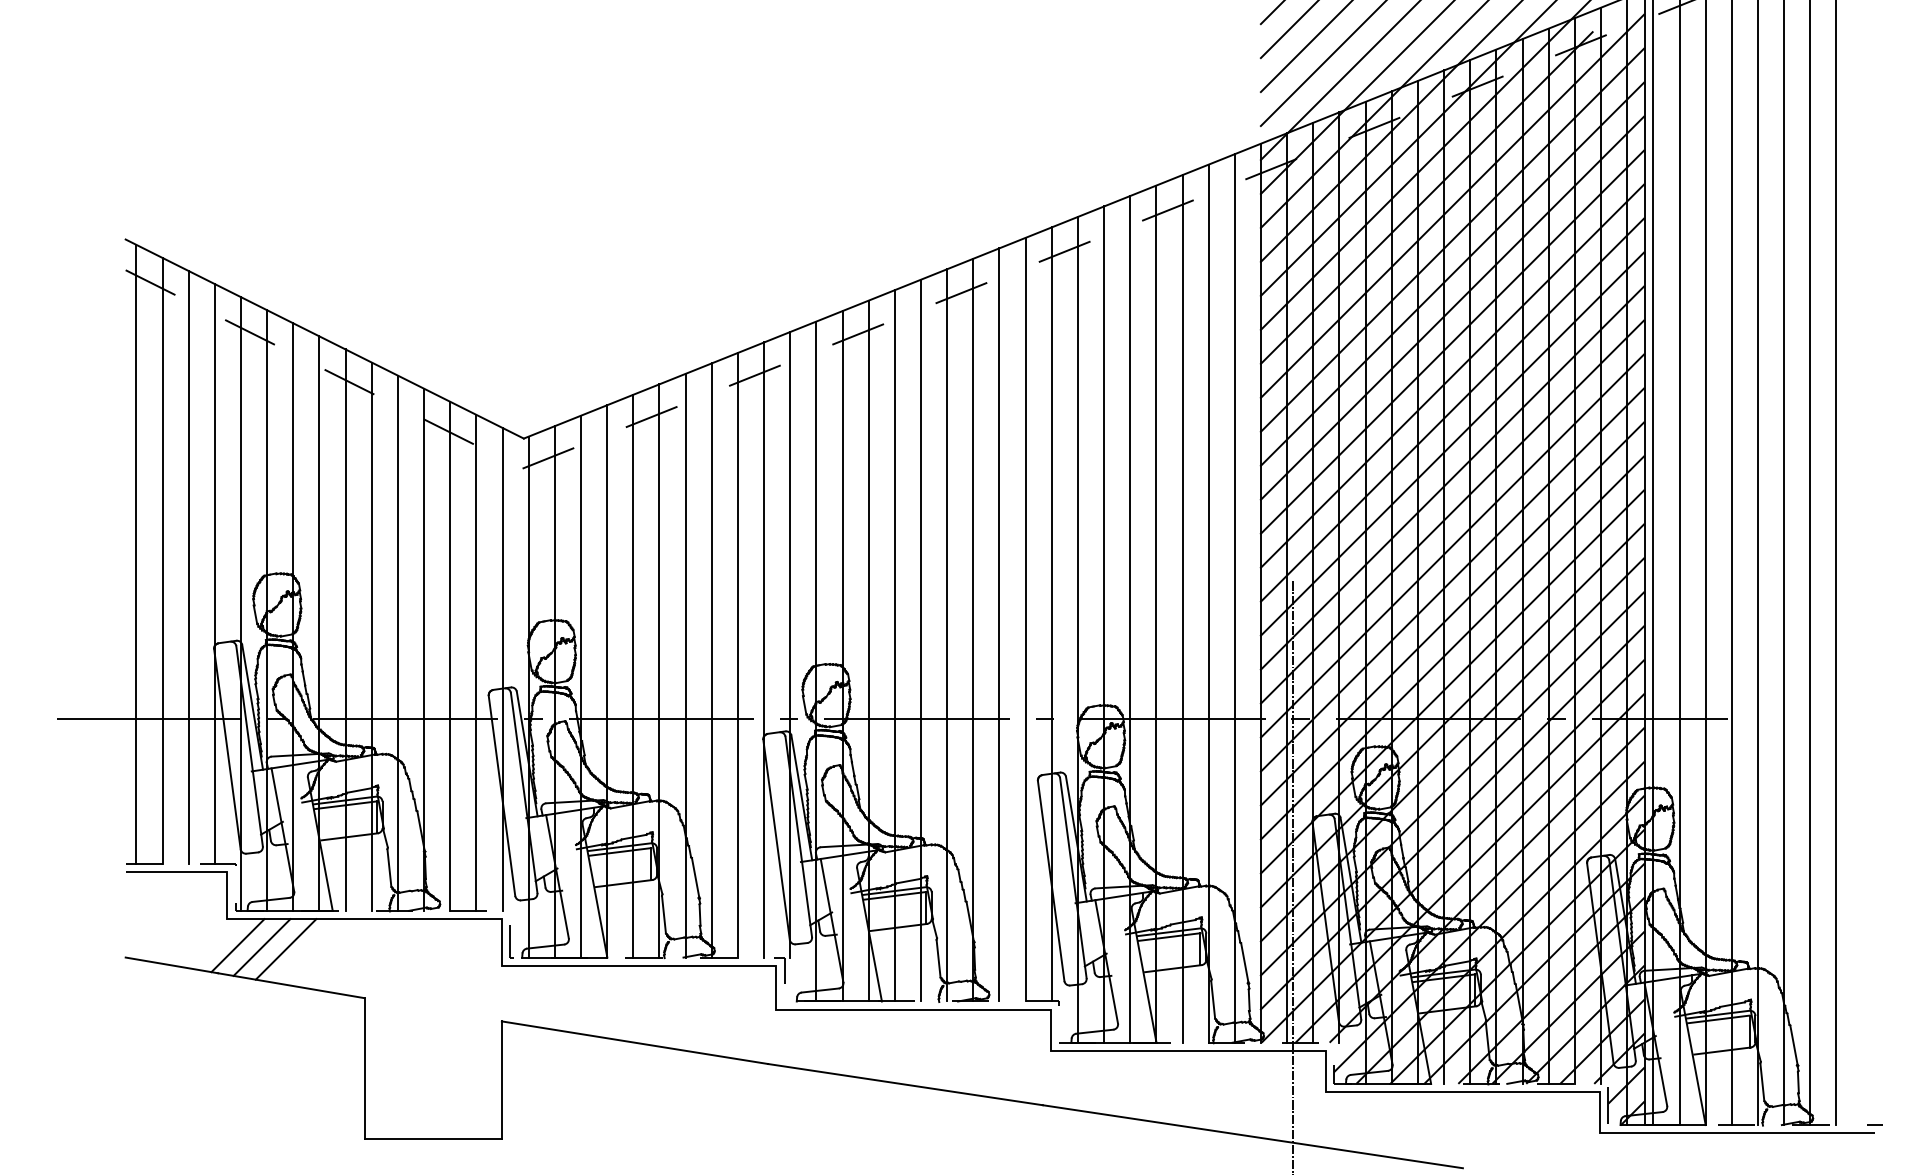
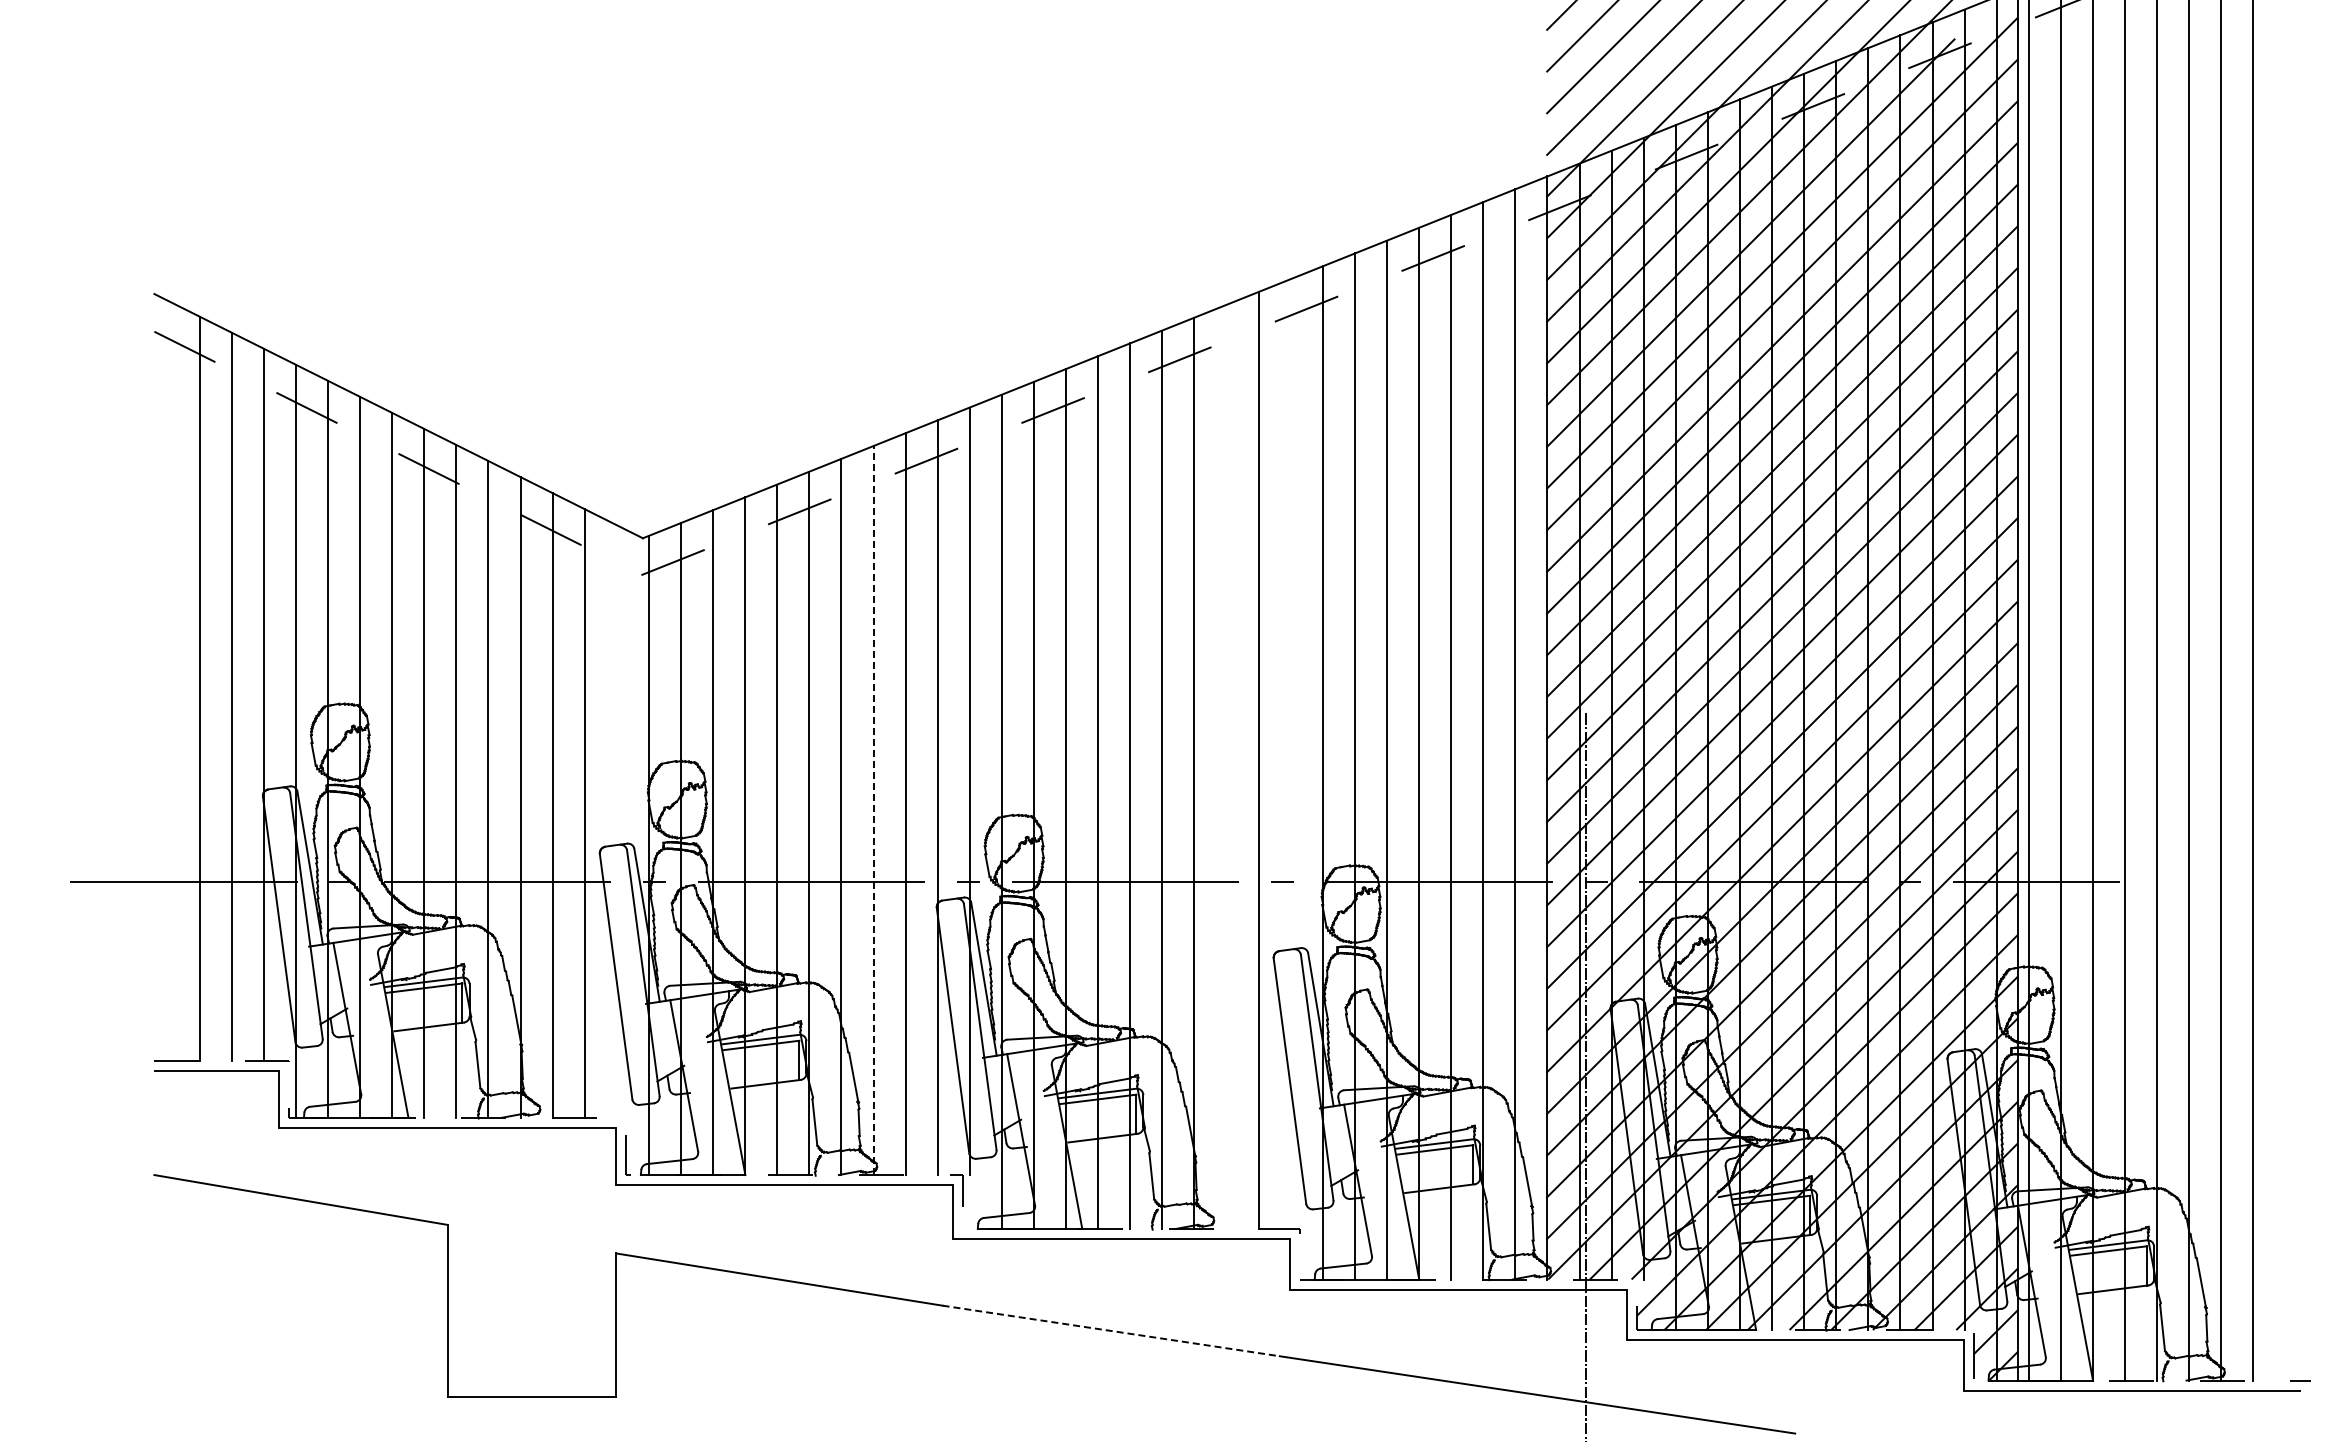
line: (136, 554) -> (167, 680), removed
line: (1051, 613) -> (1290, 753), removed
line: (999, 624) -> (1226, 766), removed
line: (711, 660) -> (873, 810), solid -> dashed
line: (502, 669) -> (616, 821), removed
line: (237, 944) -> (291, 1159), removed
line: (261, 947) -> (321, 1162), removed
line: (286, 948) -> (351, 1164), removed
line: (905, 1084) -> (1111, 1330), solid -> dashed

